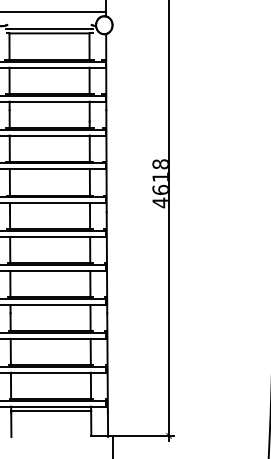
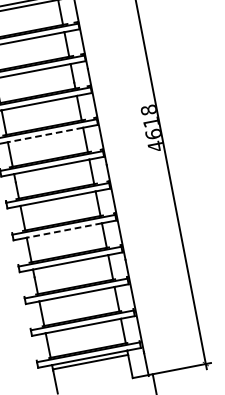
line: (49, 169) -> (45, 135), solid -> dashed
line: (50, 271) -> (64, 230), solid -> dashed

